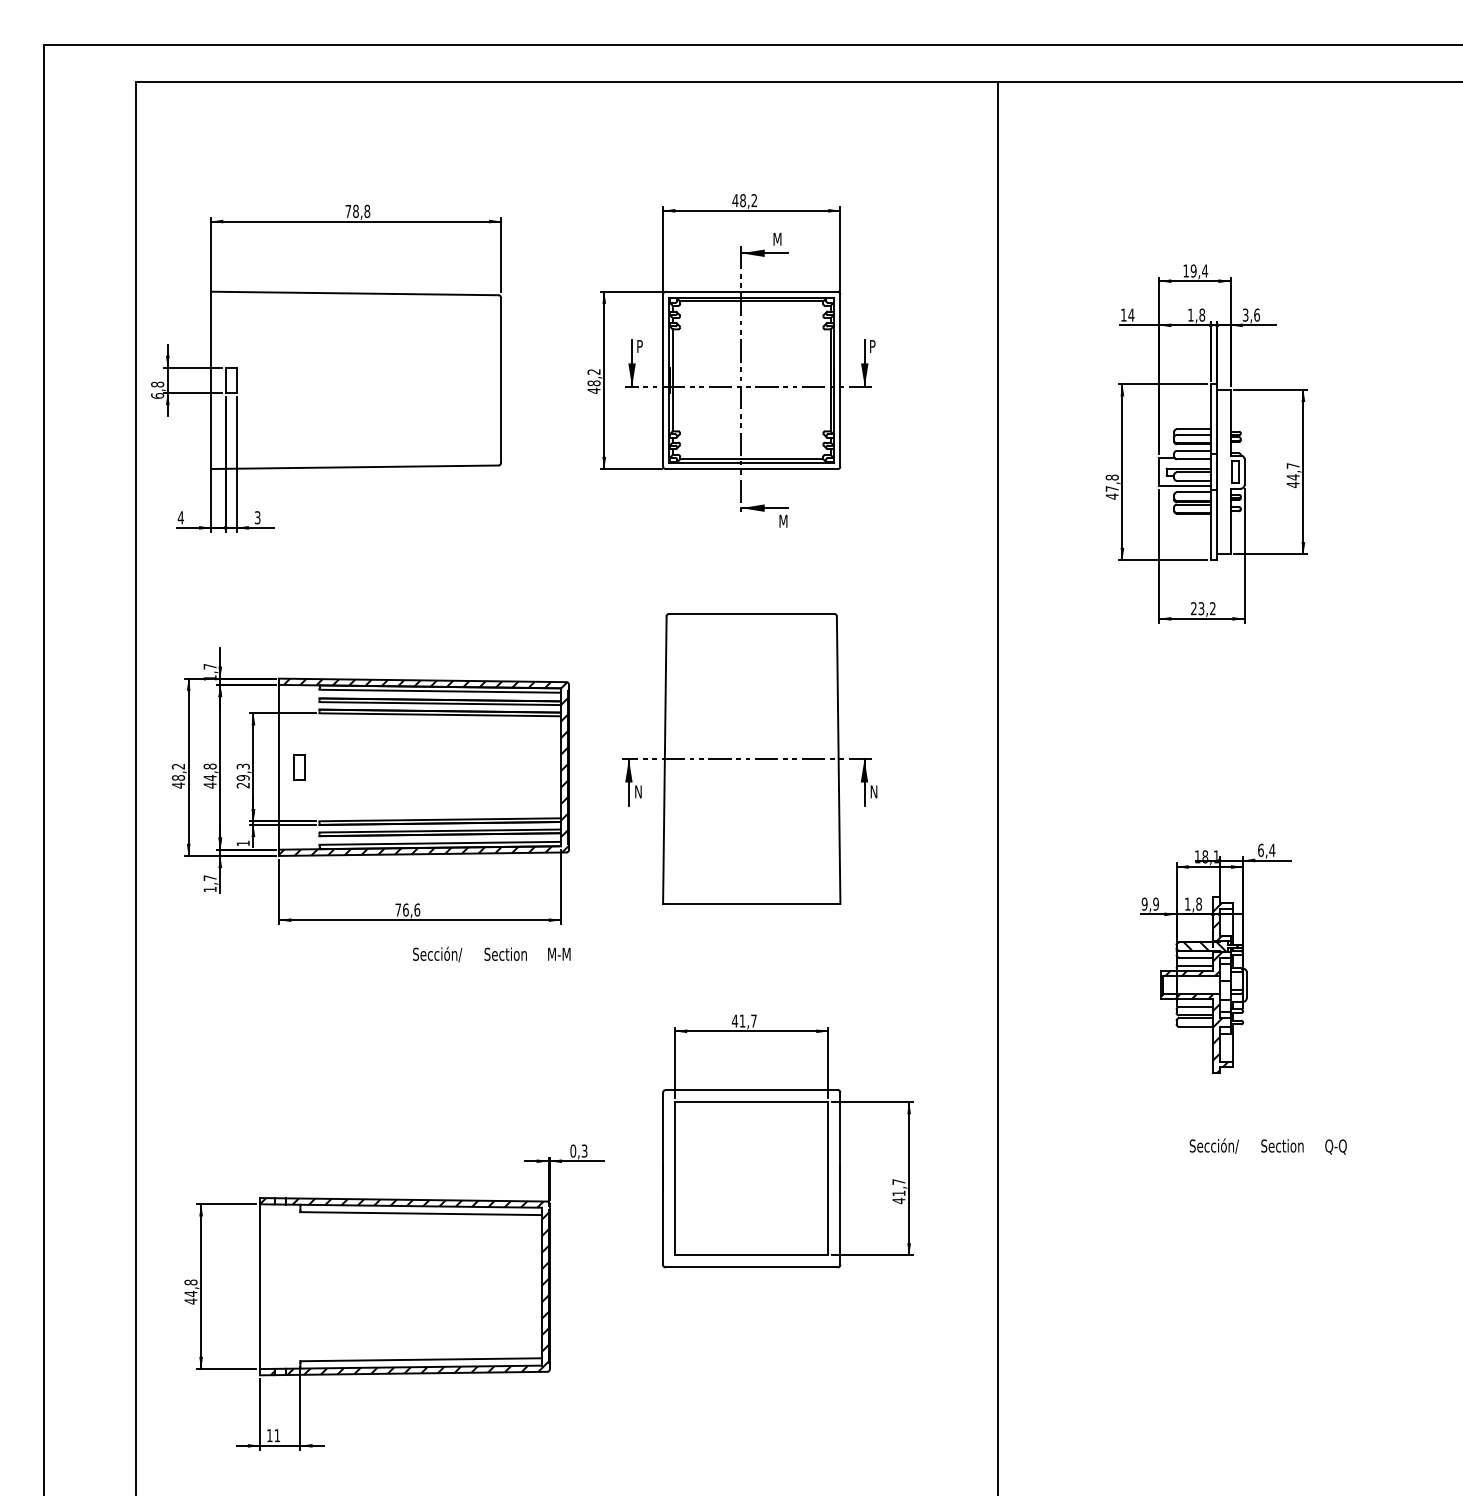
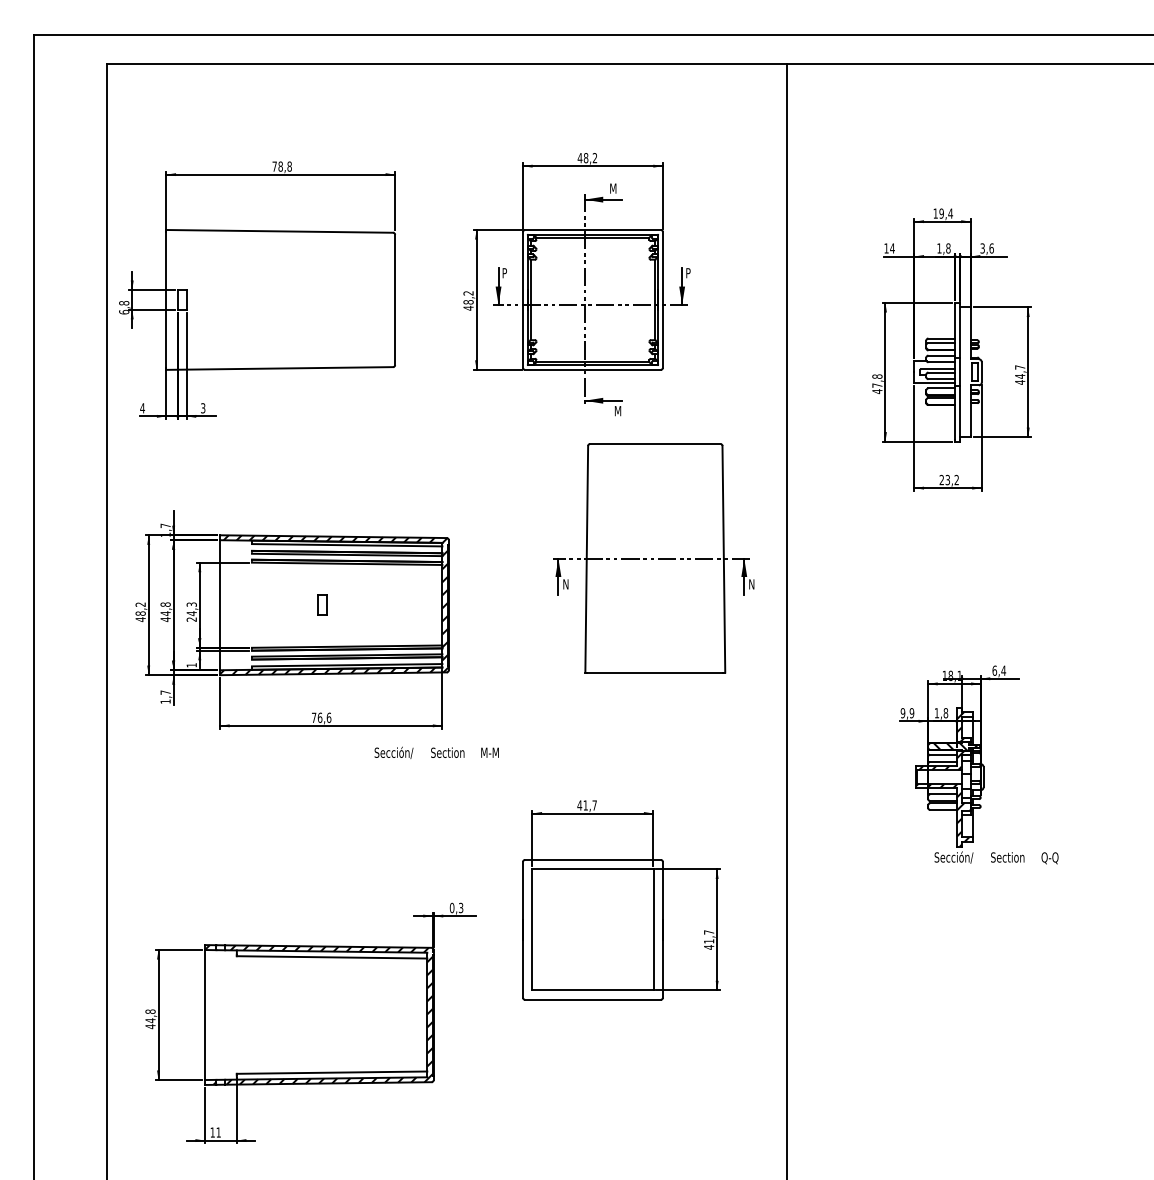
part: (749, 758) -> (653, 558), moved
part: (299, 767) -> (322, 605), moved
text: (242, 777) -> (191, 613), 29,3 -> 24,3
text: (491, 954) -> (436, 752), moved
text: (1267, 1146) -> (995, 857), moved

